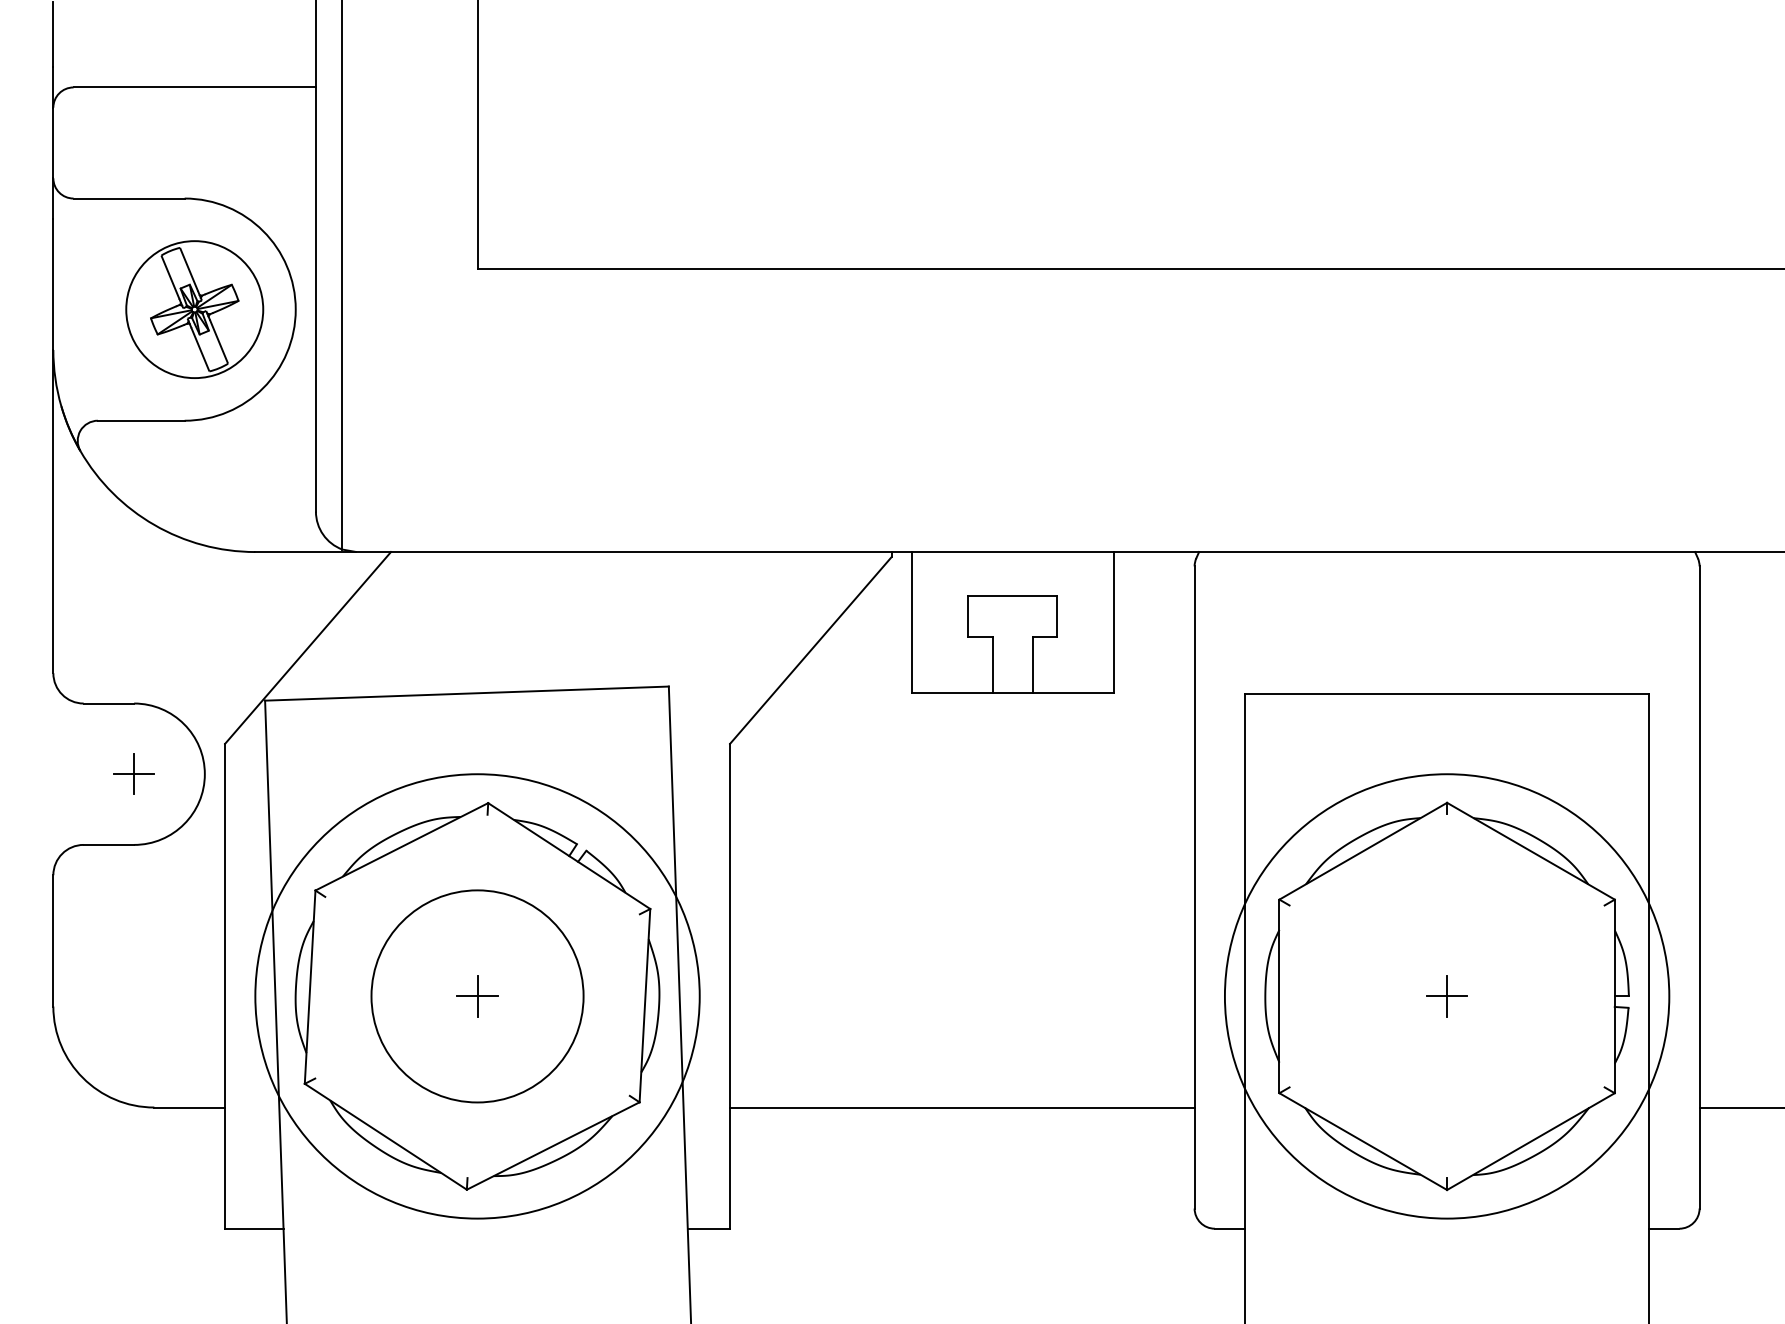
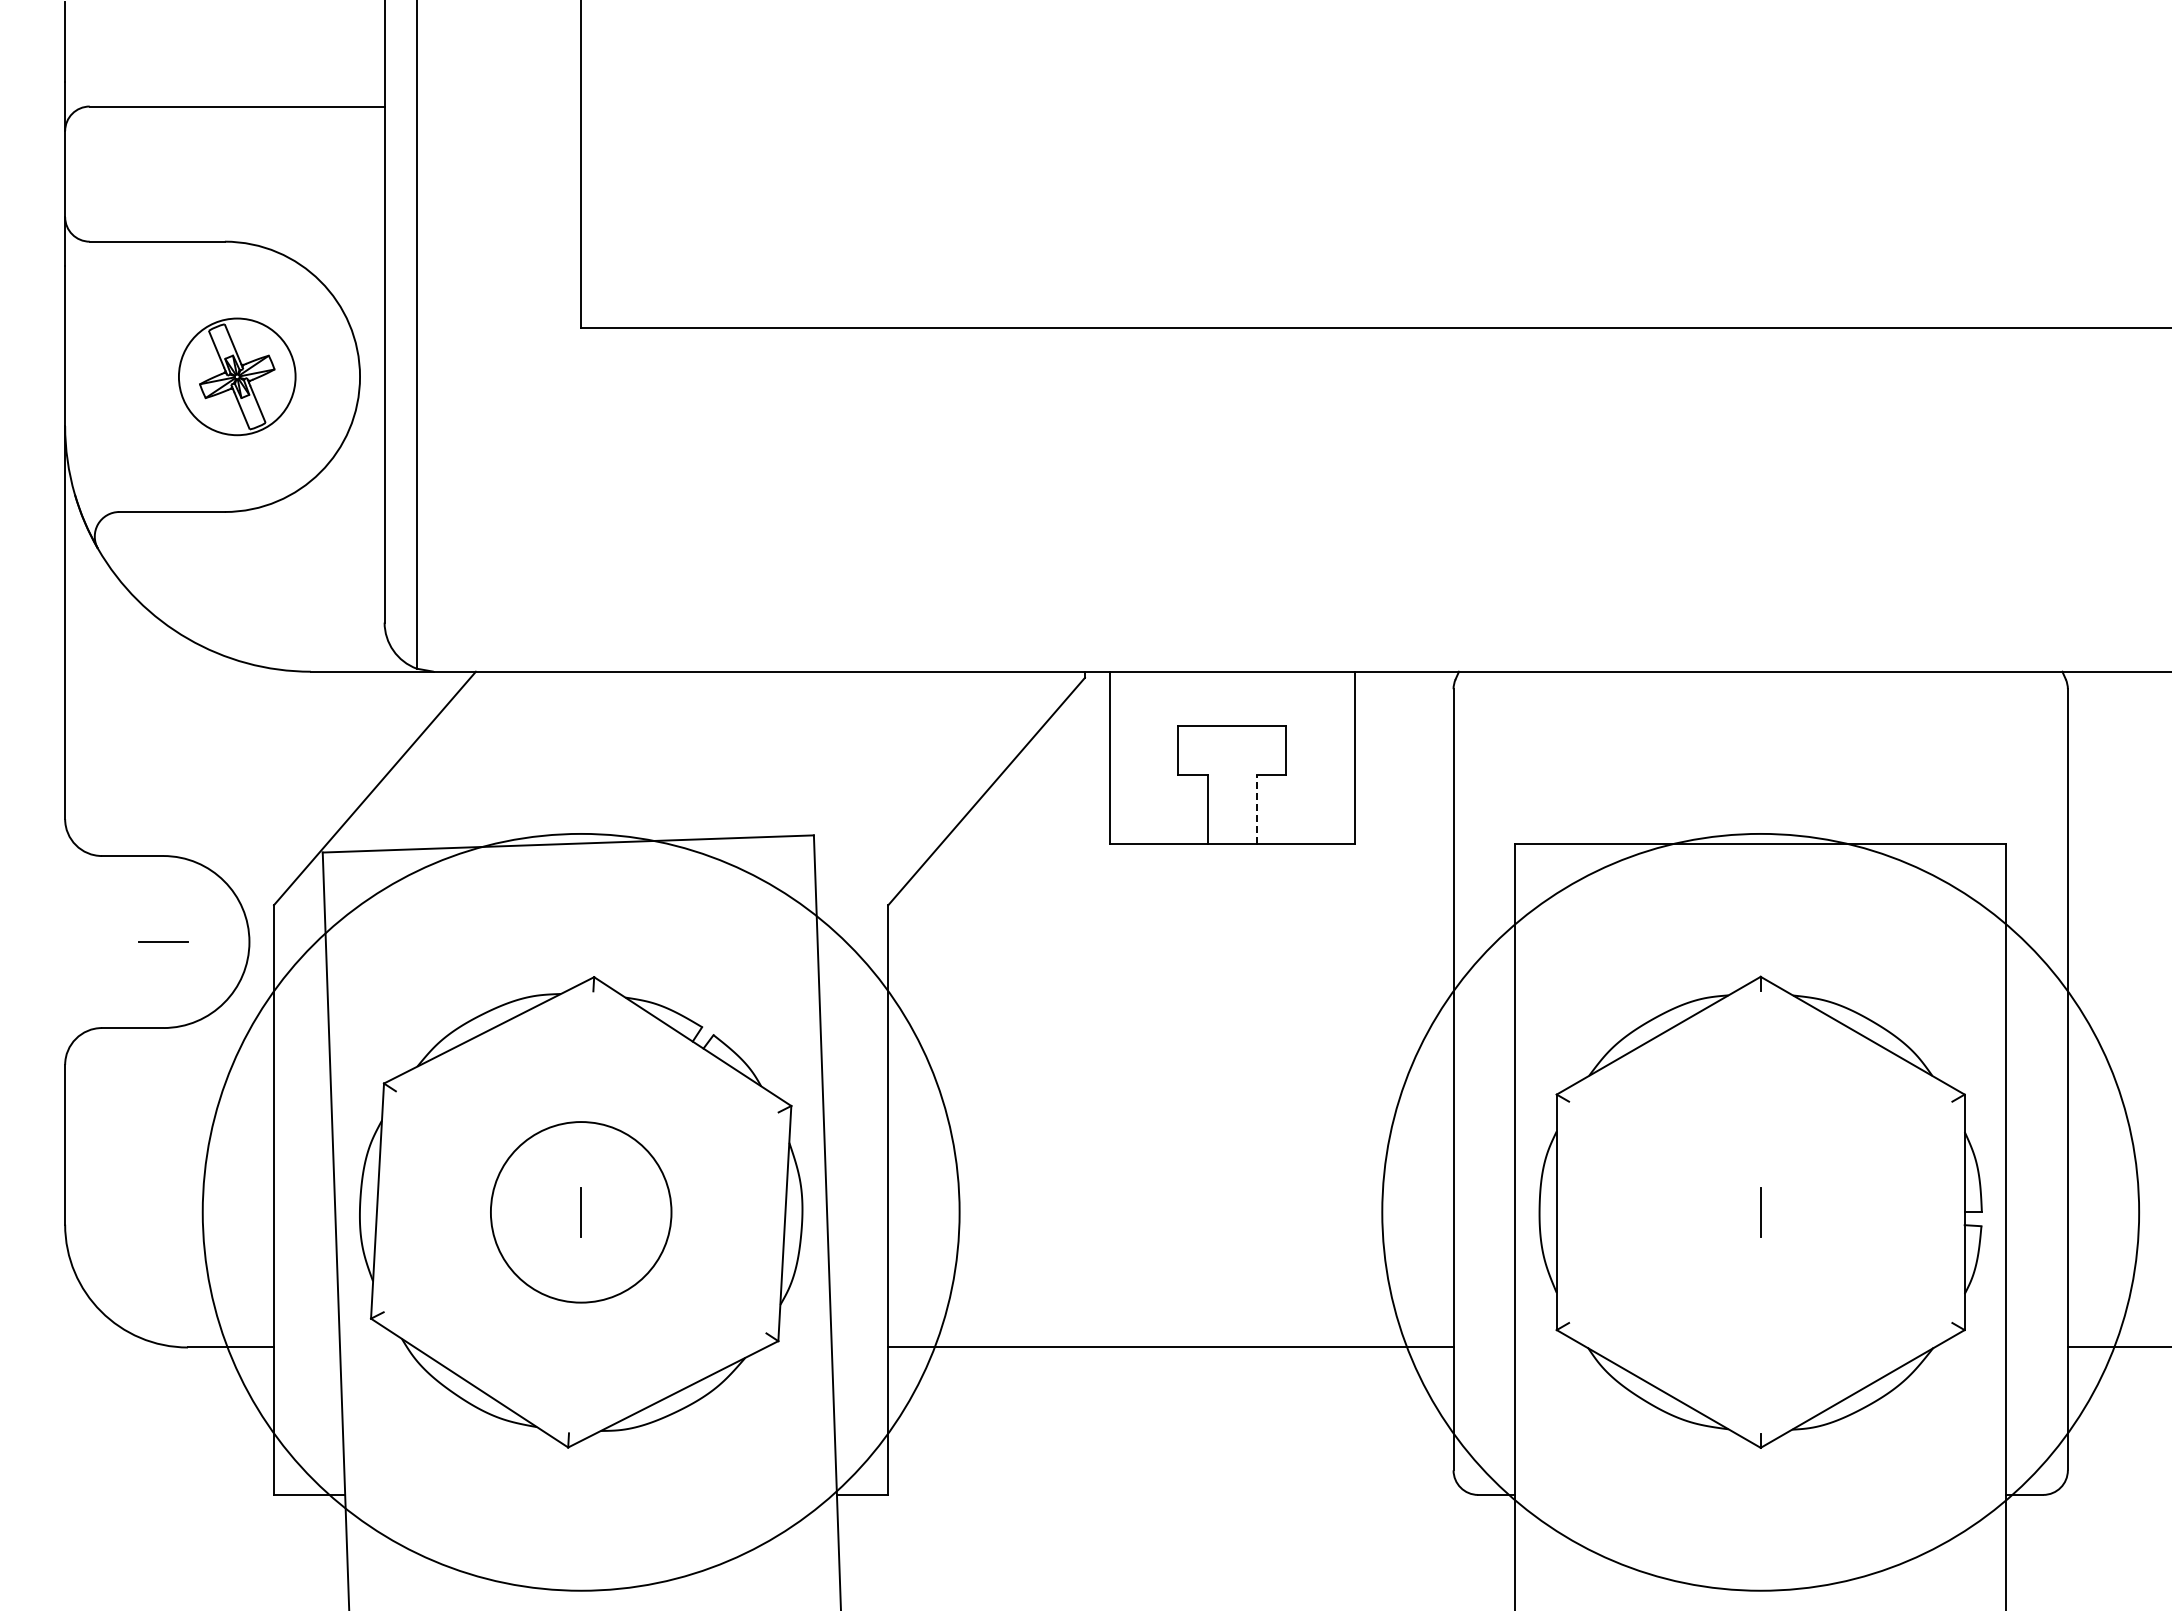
part: (195, 309) -> (237, 376), size x0.7
line: (1032, 664) -> (1256, 808), solid -> dashed
line: (134, 773) -> (163, 941), removed
circle: (476, 996) -> (580, 1212), size x1.4
line: (476, 996) -> (580, 1212), removed
circle: (477, 996) -> (581, 1212), size x0.7
circle: (1446, 996) -> (1760, 1212), size x1.4
line: (1446, 996) -> (1760, 1212), removed

